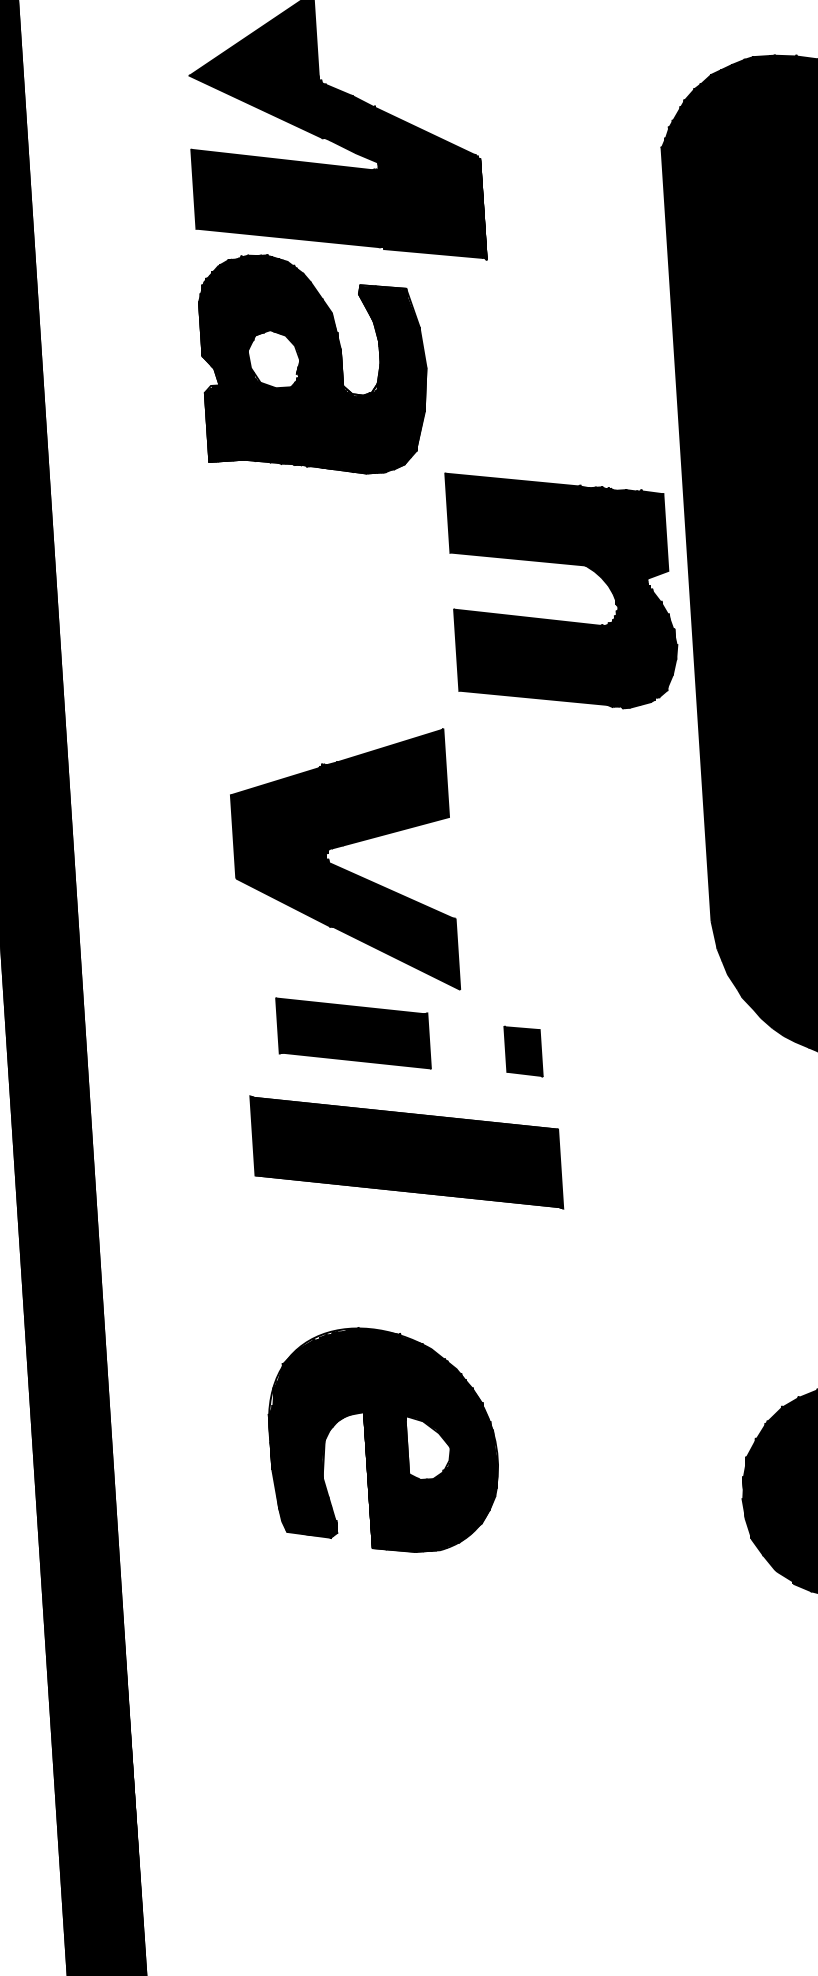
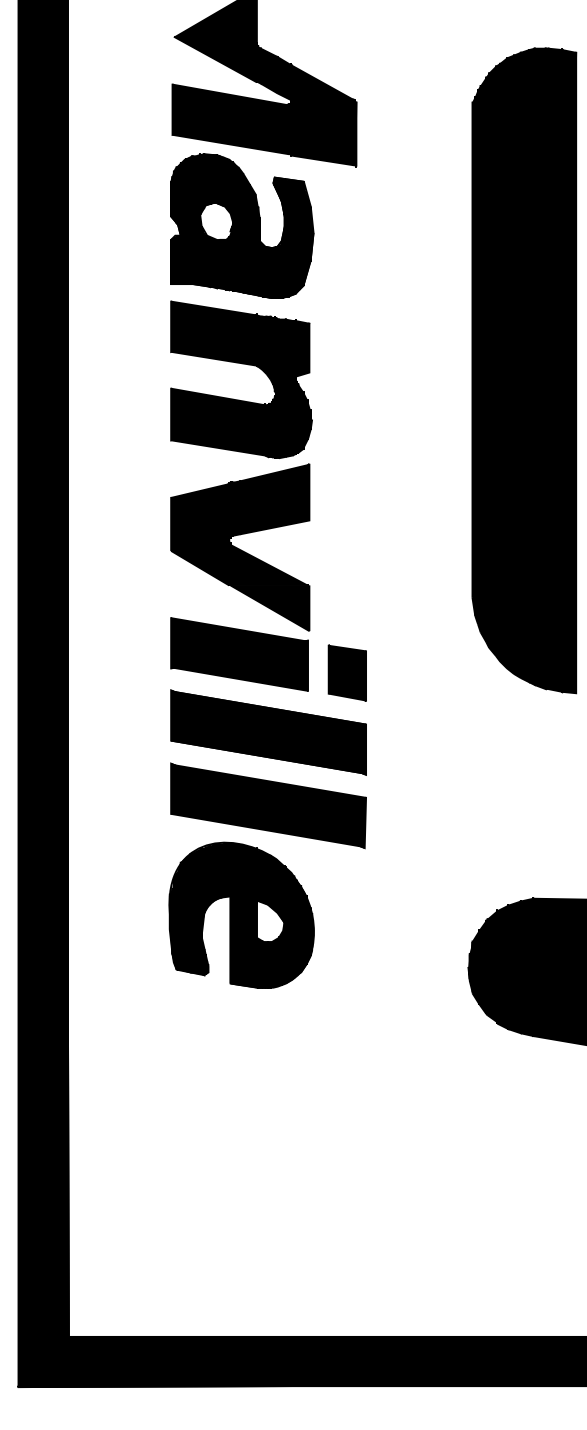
part: (561, 565) -> (241, 364), moved
part: (353, 1033) -> (239, 654), size x1.43
part: (522, 1050) -> (346, 672), size x1.67
part: (413, 1266) -> (268, 805), added

